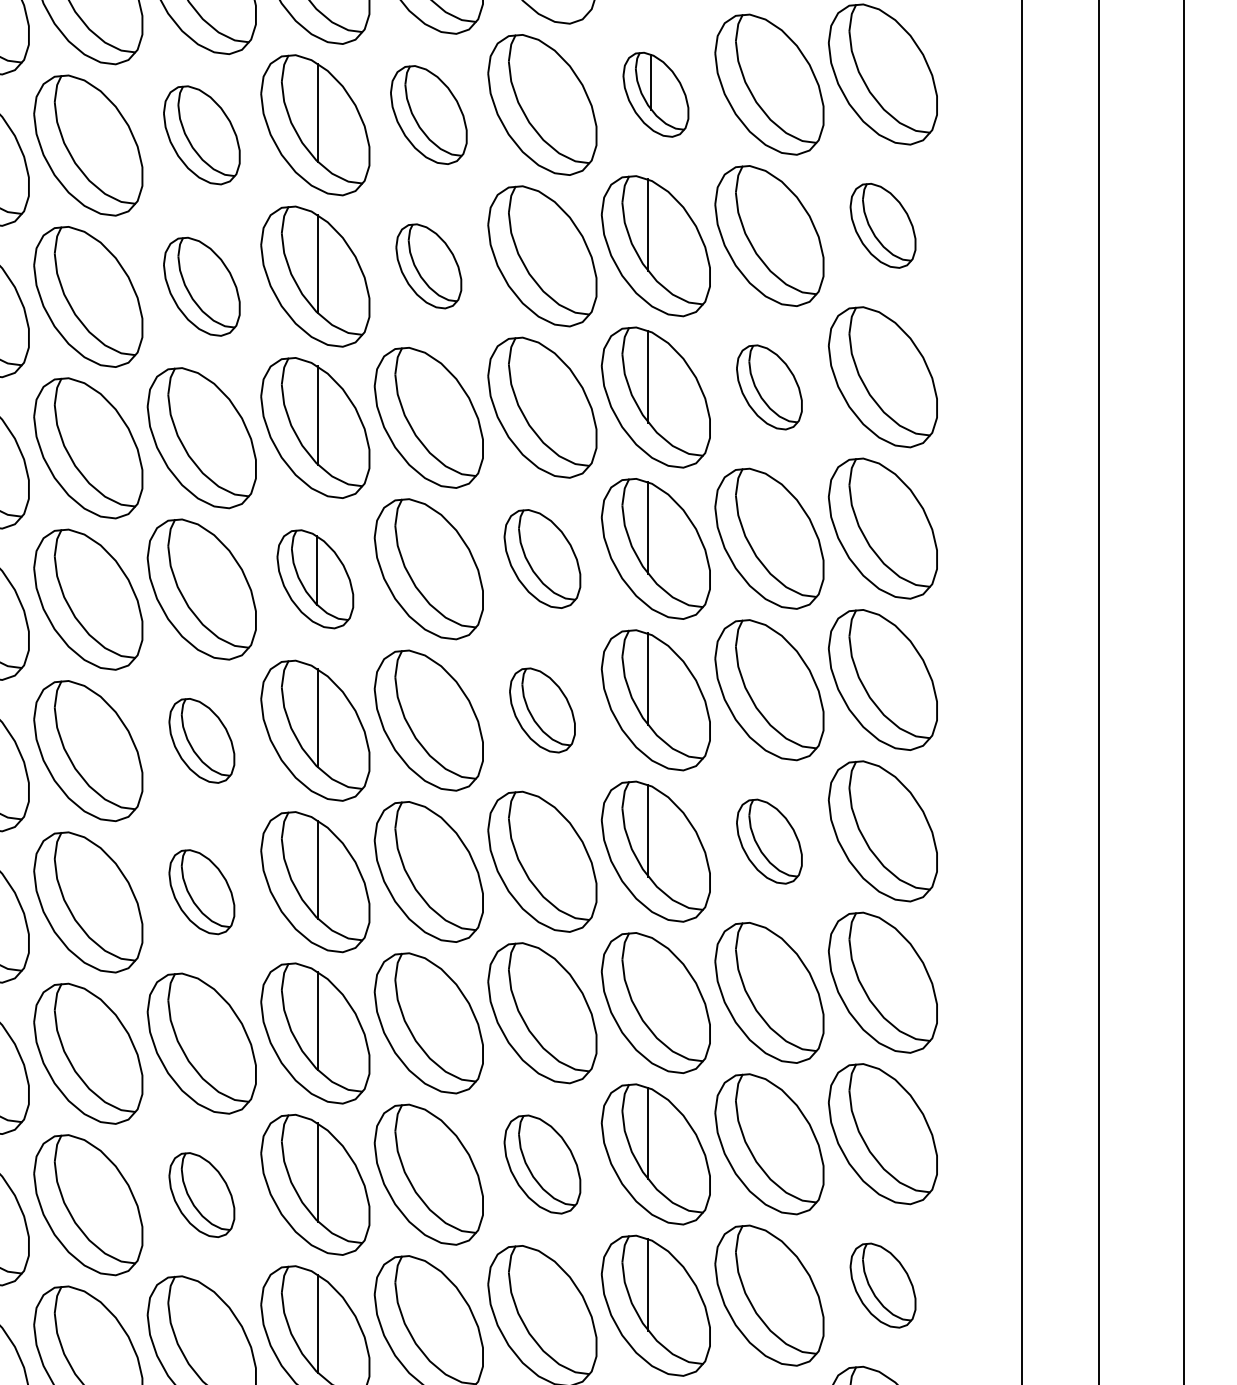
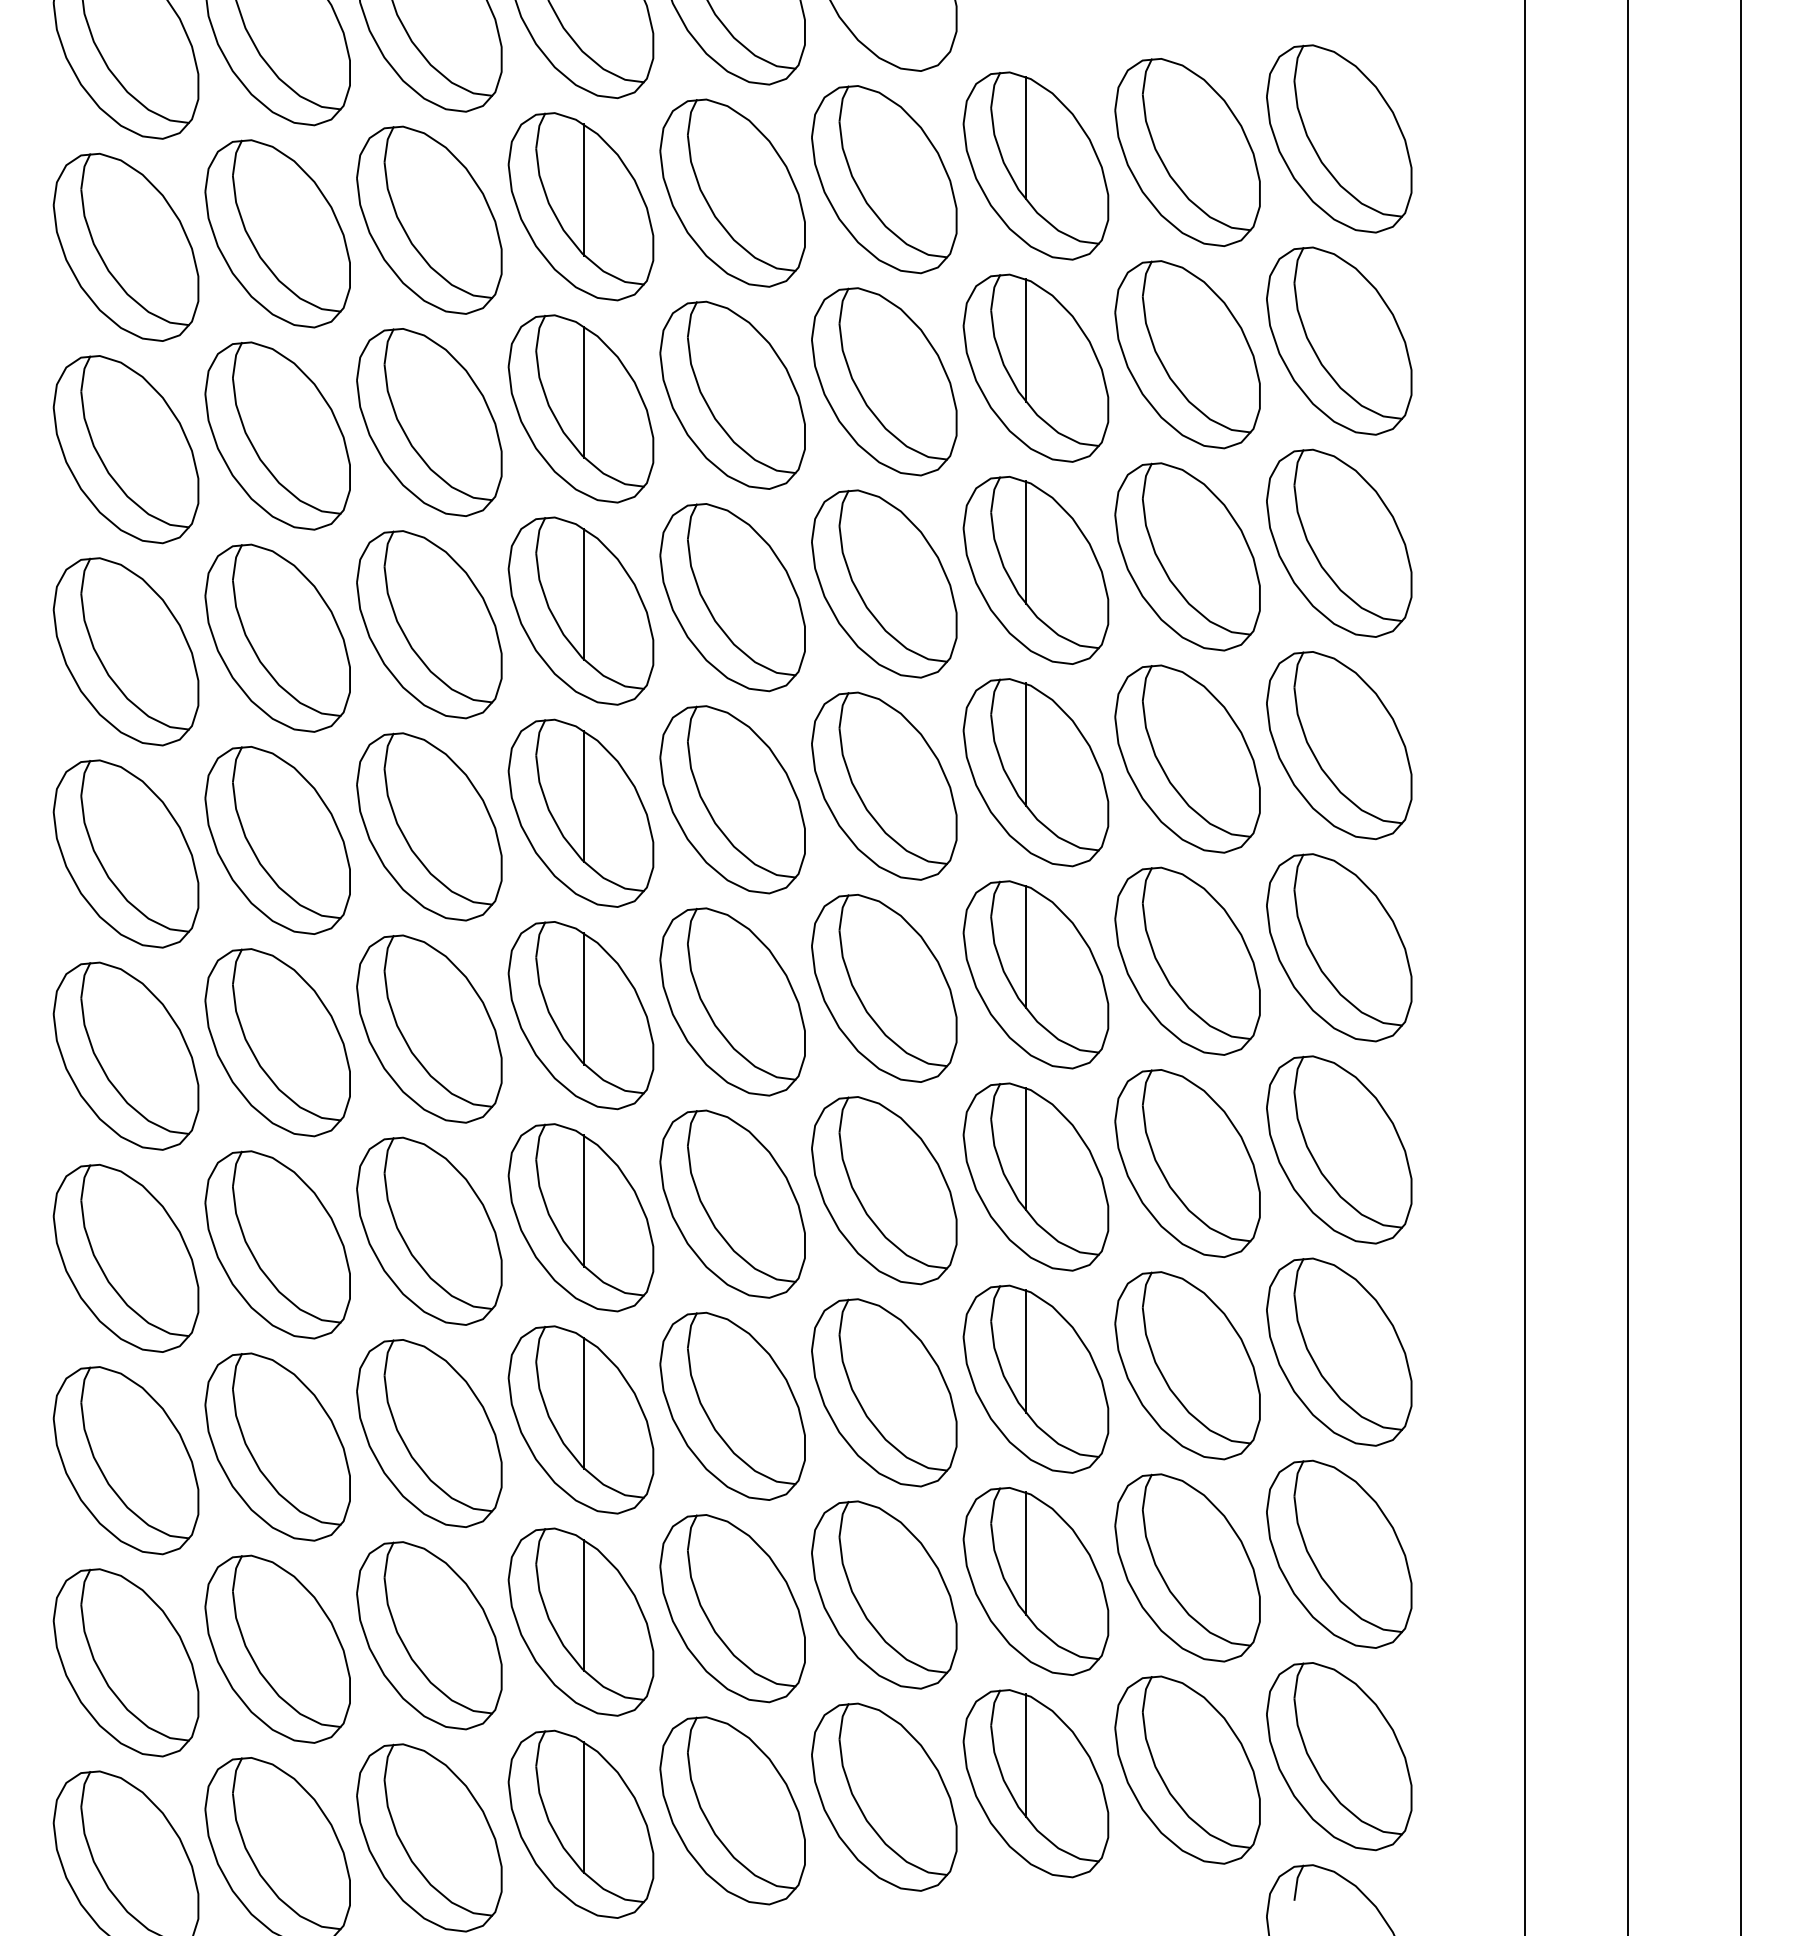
part: (655, 94) -> (1035, 165), size x1.67
part: (428, 114) -> (732, 192), size x1.43
part: (201, 134) -> (429, 219), size x1.43
part: (883, 225) -> (1339, 340), size x1.67
part: (428, 265) -> (732, 394), size x1.67
part: (201, 286) -> (429, 422), size x1.43
part: (769, 387) -> (1187, 556), size x1.67
part: (542, 558) -> (884, 785), size x1.43
part: (314, 578) -> (580, 812), size x1.43
part: (542, 710) -> (884, 988), size x1.67
part: (201, 740) -> (429, 1028), size x1.67
part: (769, 841) -> (1187, 1163), size x1.67
part: (201, 891) -> (429, 1230), size x1.67
line: (648, 981) -> (1025, 1350), added
part: (542, 1164) -> (884, 1594), size x1.43
part: (201, 1194) -> (429, 1635), size x1.67
part: (883, 1285) -> (1339, 1756), size x1.67

